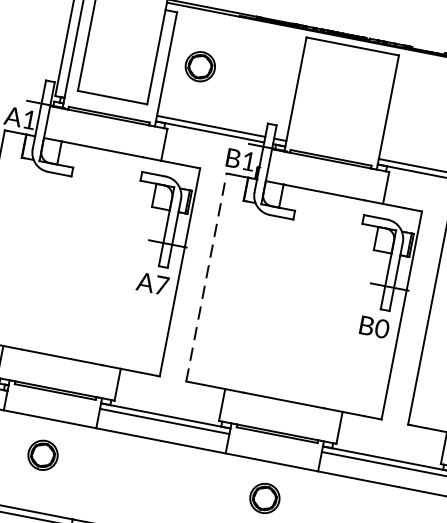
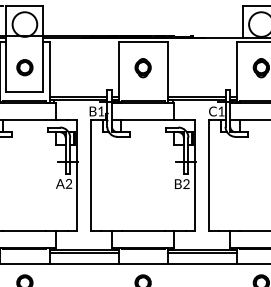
part: (199, 66) -> (24, 67), moved
part: (341, 95) -> (142, 68), added
line: (207, 276) -> (91, 174), dashed -> solid
text: (161, 284) -> (68, 183), A7 -> A2
text: (382, 329) -> (186, 184), B0 -> B2

